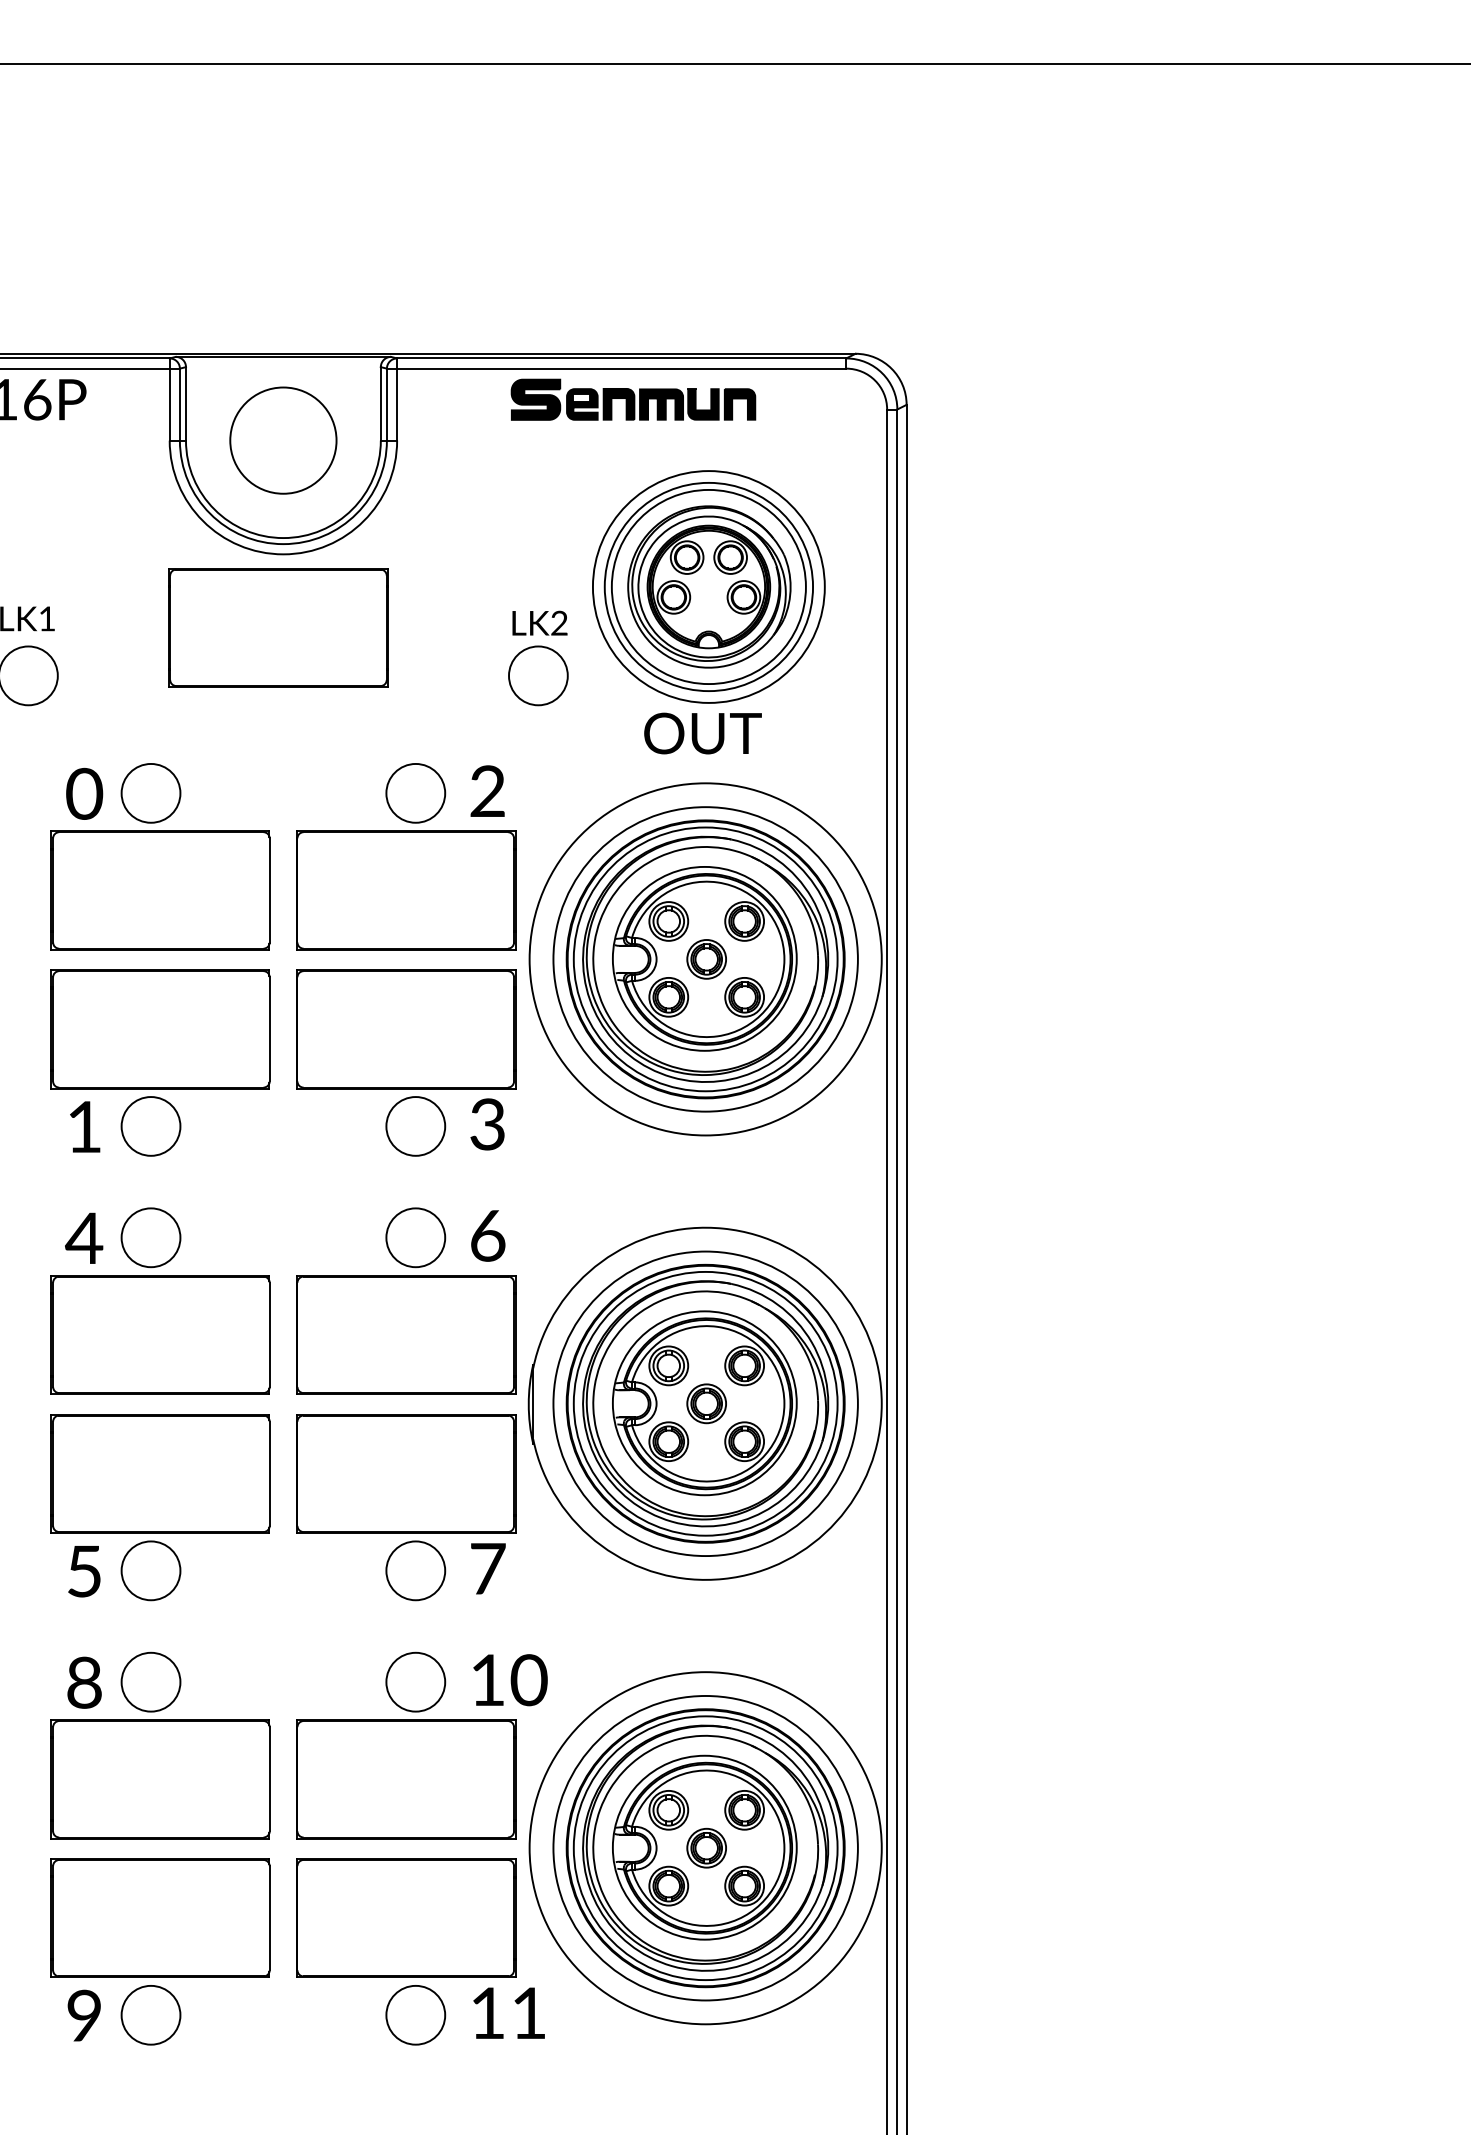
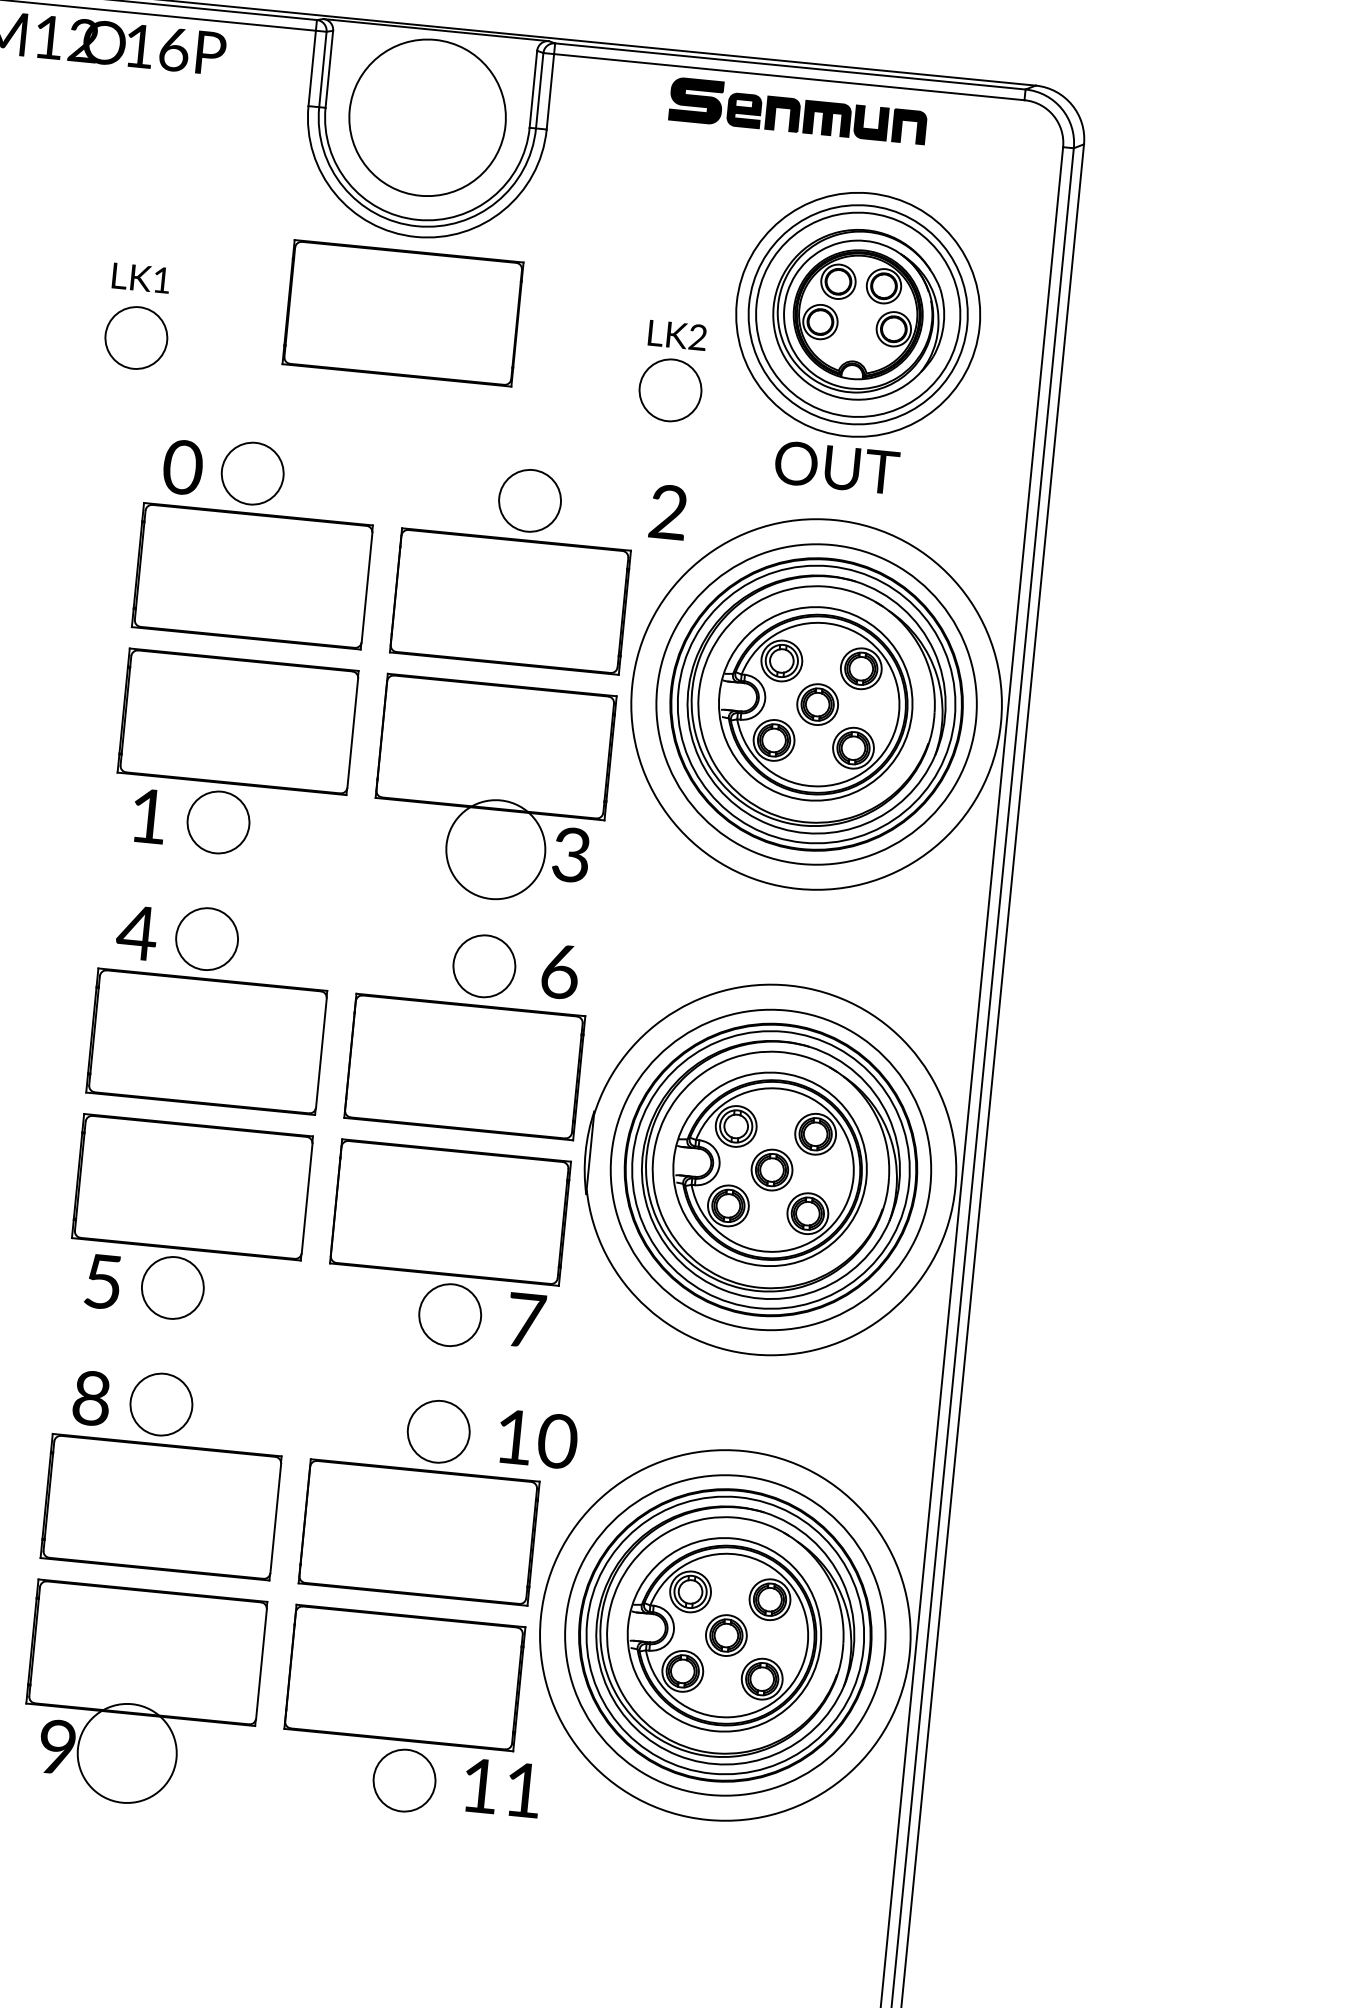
circle: (283, 440) -> (427, 117), size x1.4
text: (487, 790) -> (668, 511), moved
circle: (415, 1126) -> (495, 849), size x1.6
circle: (150, 2014) -> (126, 1752), size x1.6

